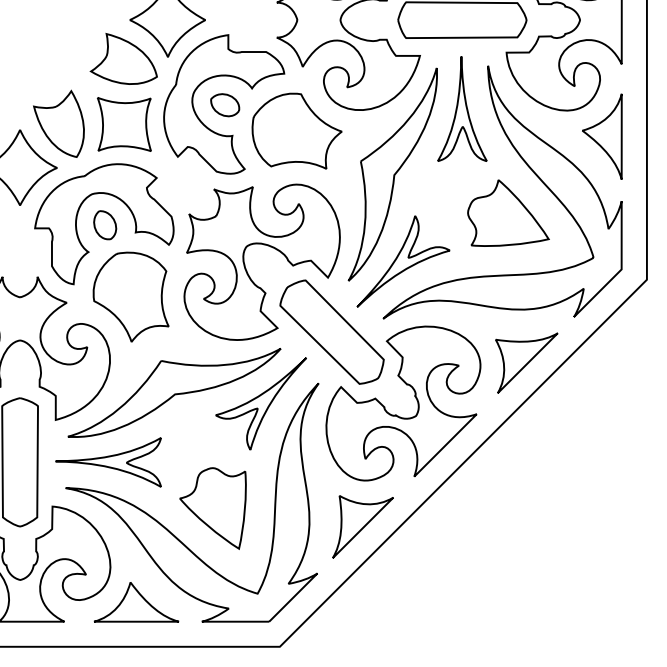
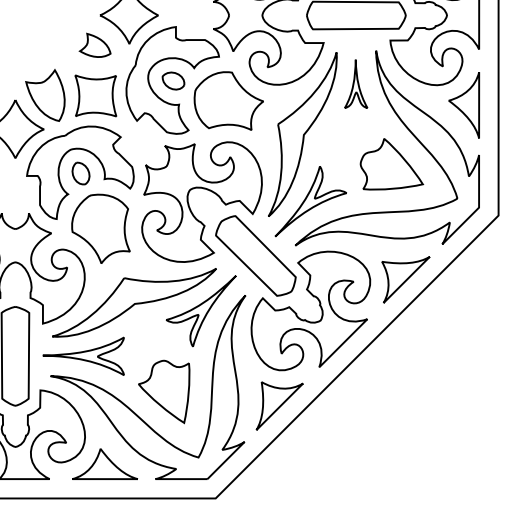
part: (122, 59) -> (94, 45), size x0.6
part: (461, 108) -> (355, 83), size x0.6

